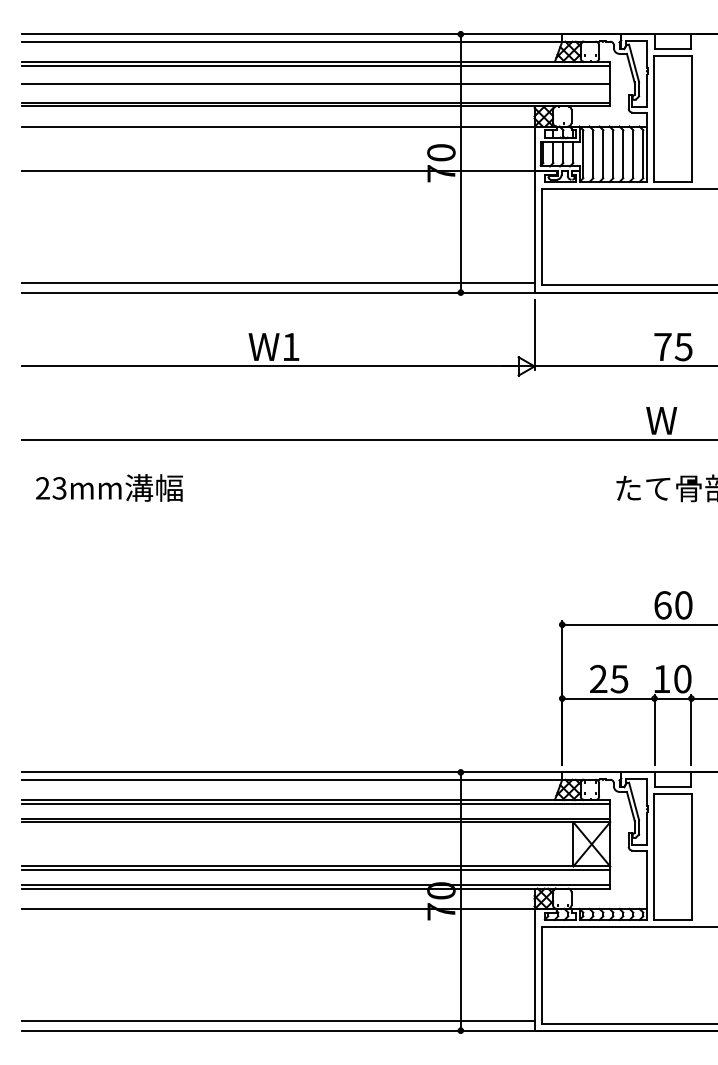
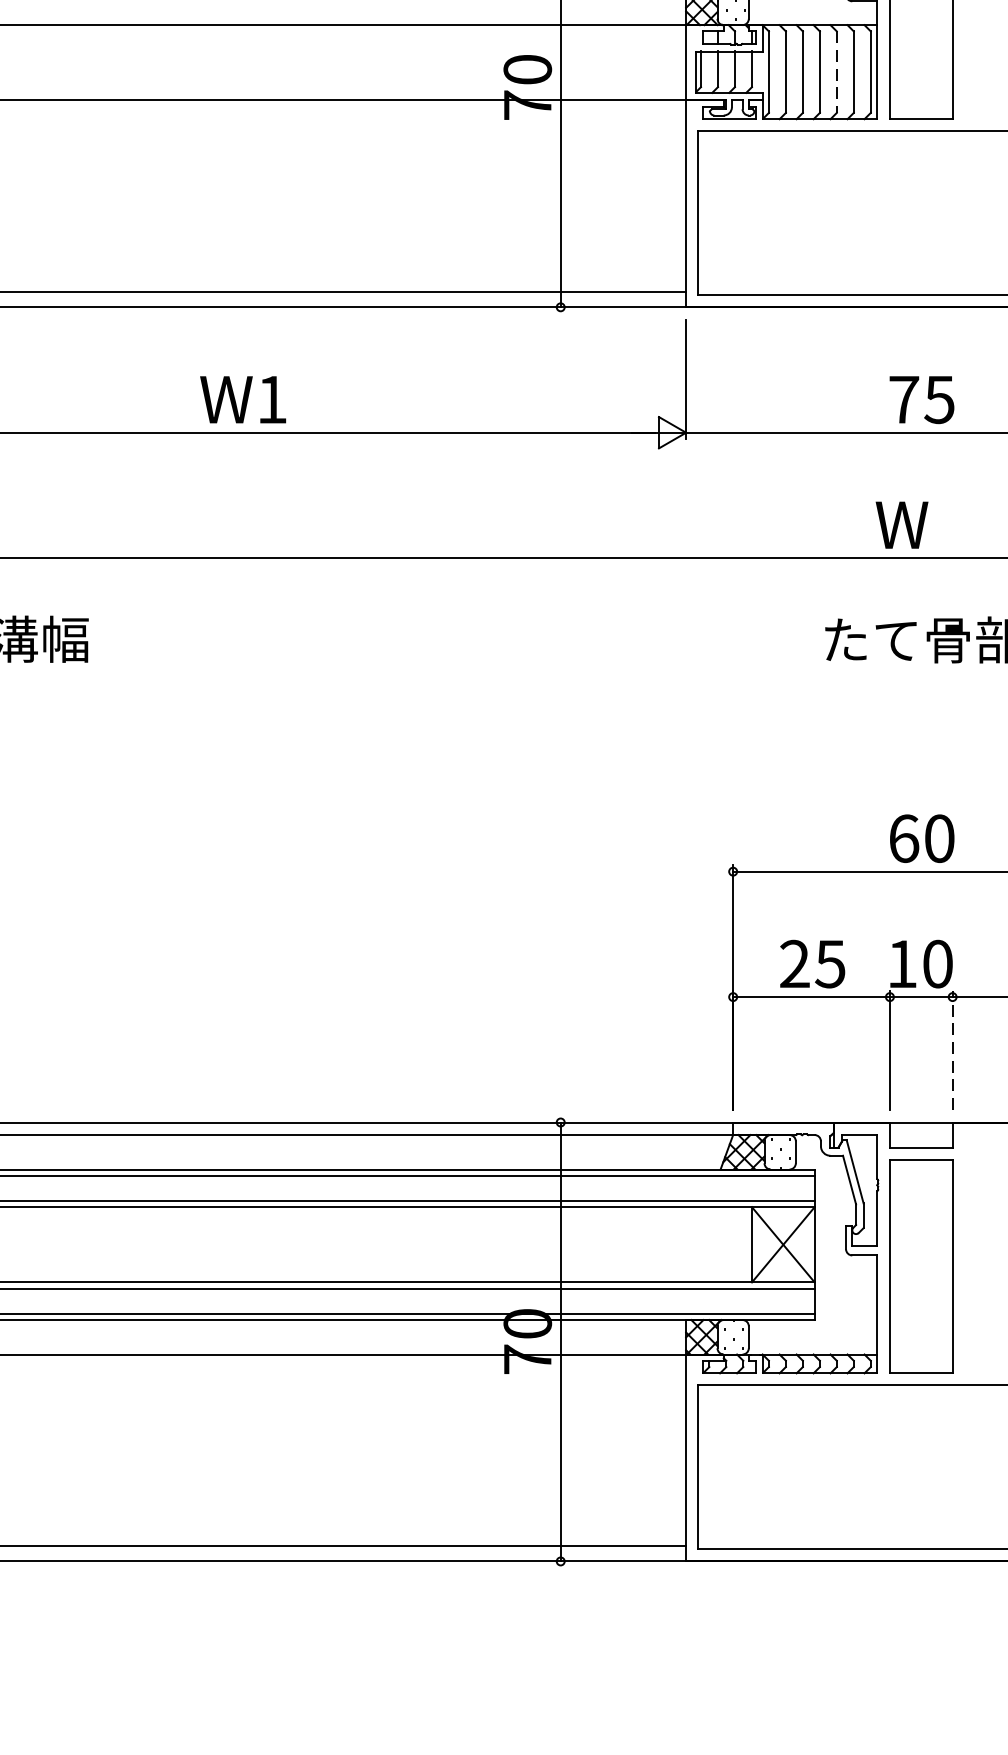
line: (623, 154) -> (837, 72), solid -> dashed
line: (691, 729) -> (952, 1049), solid -> dashed

